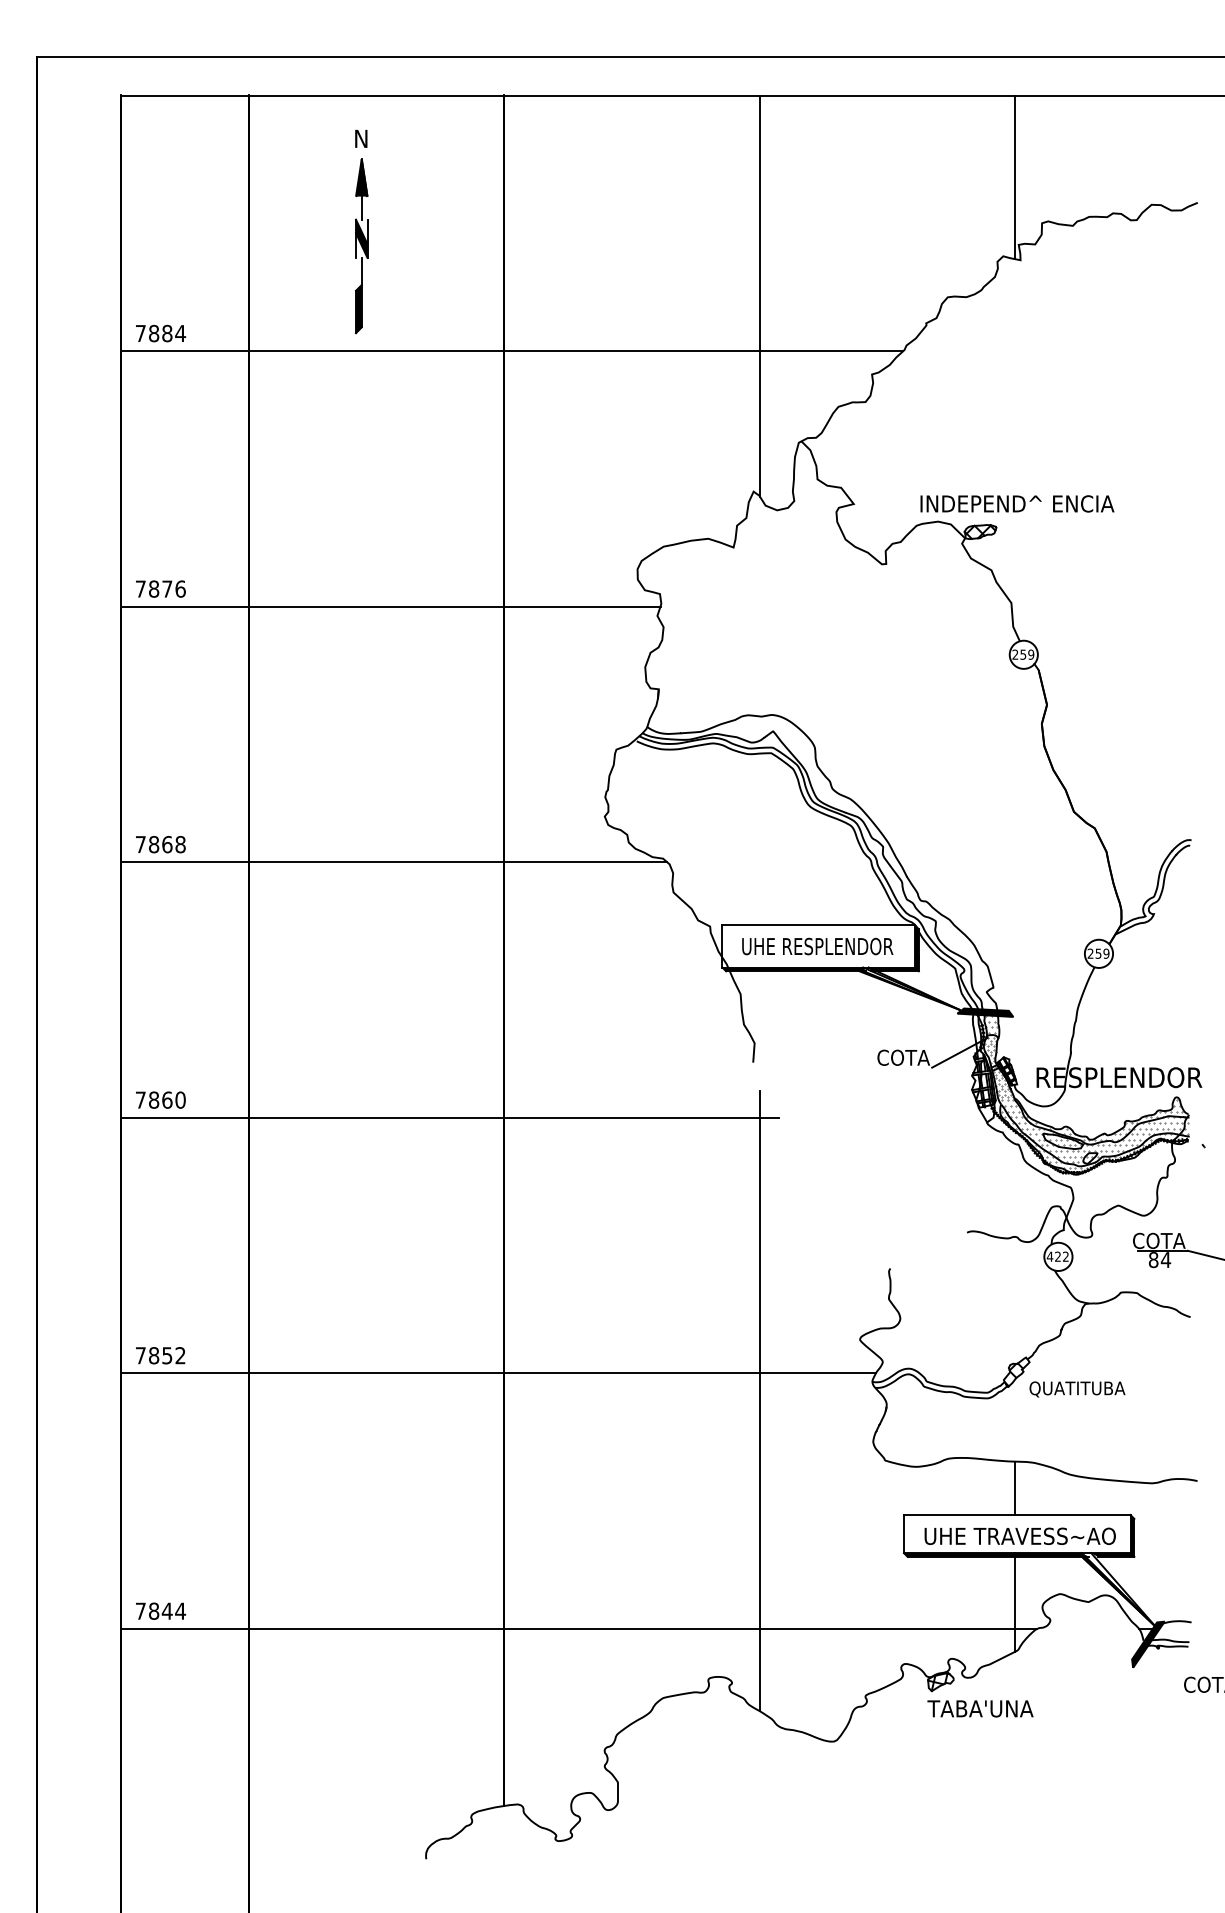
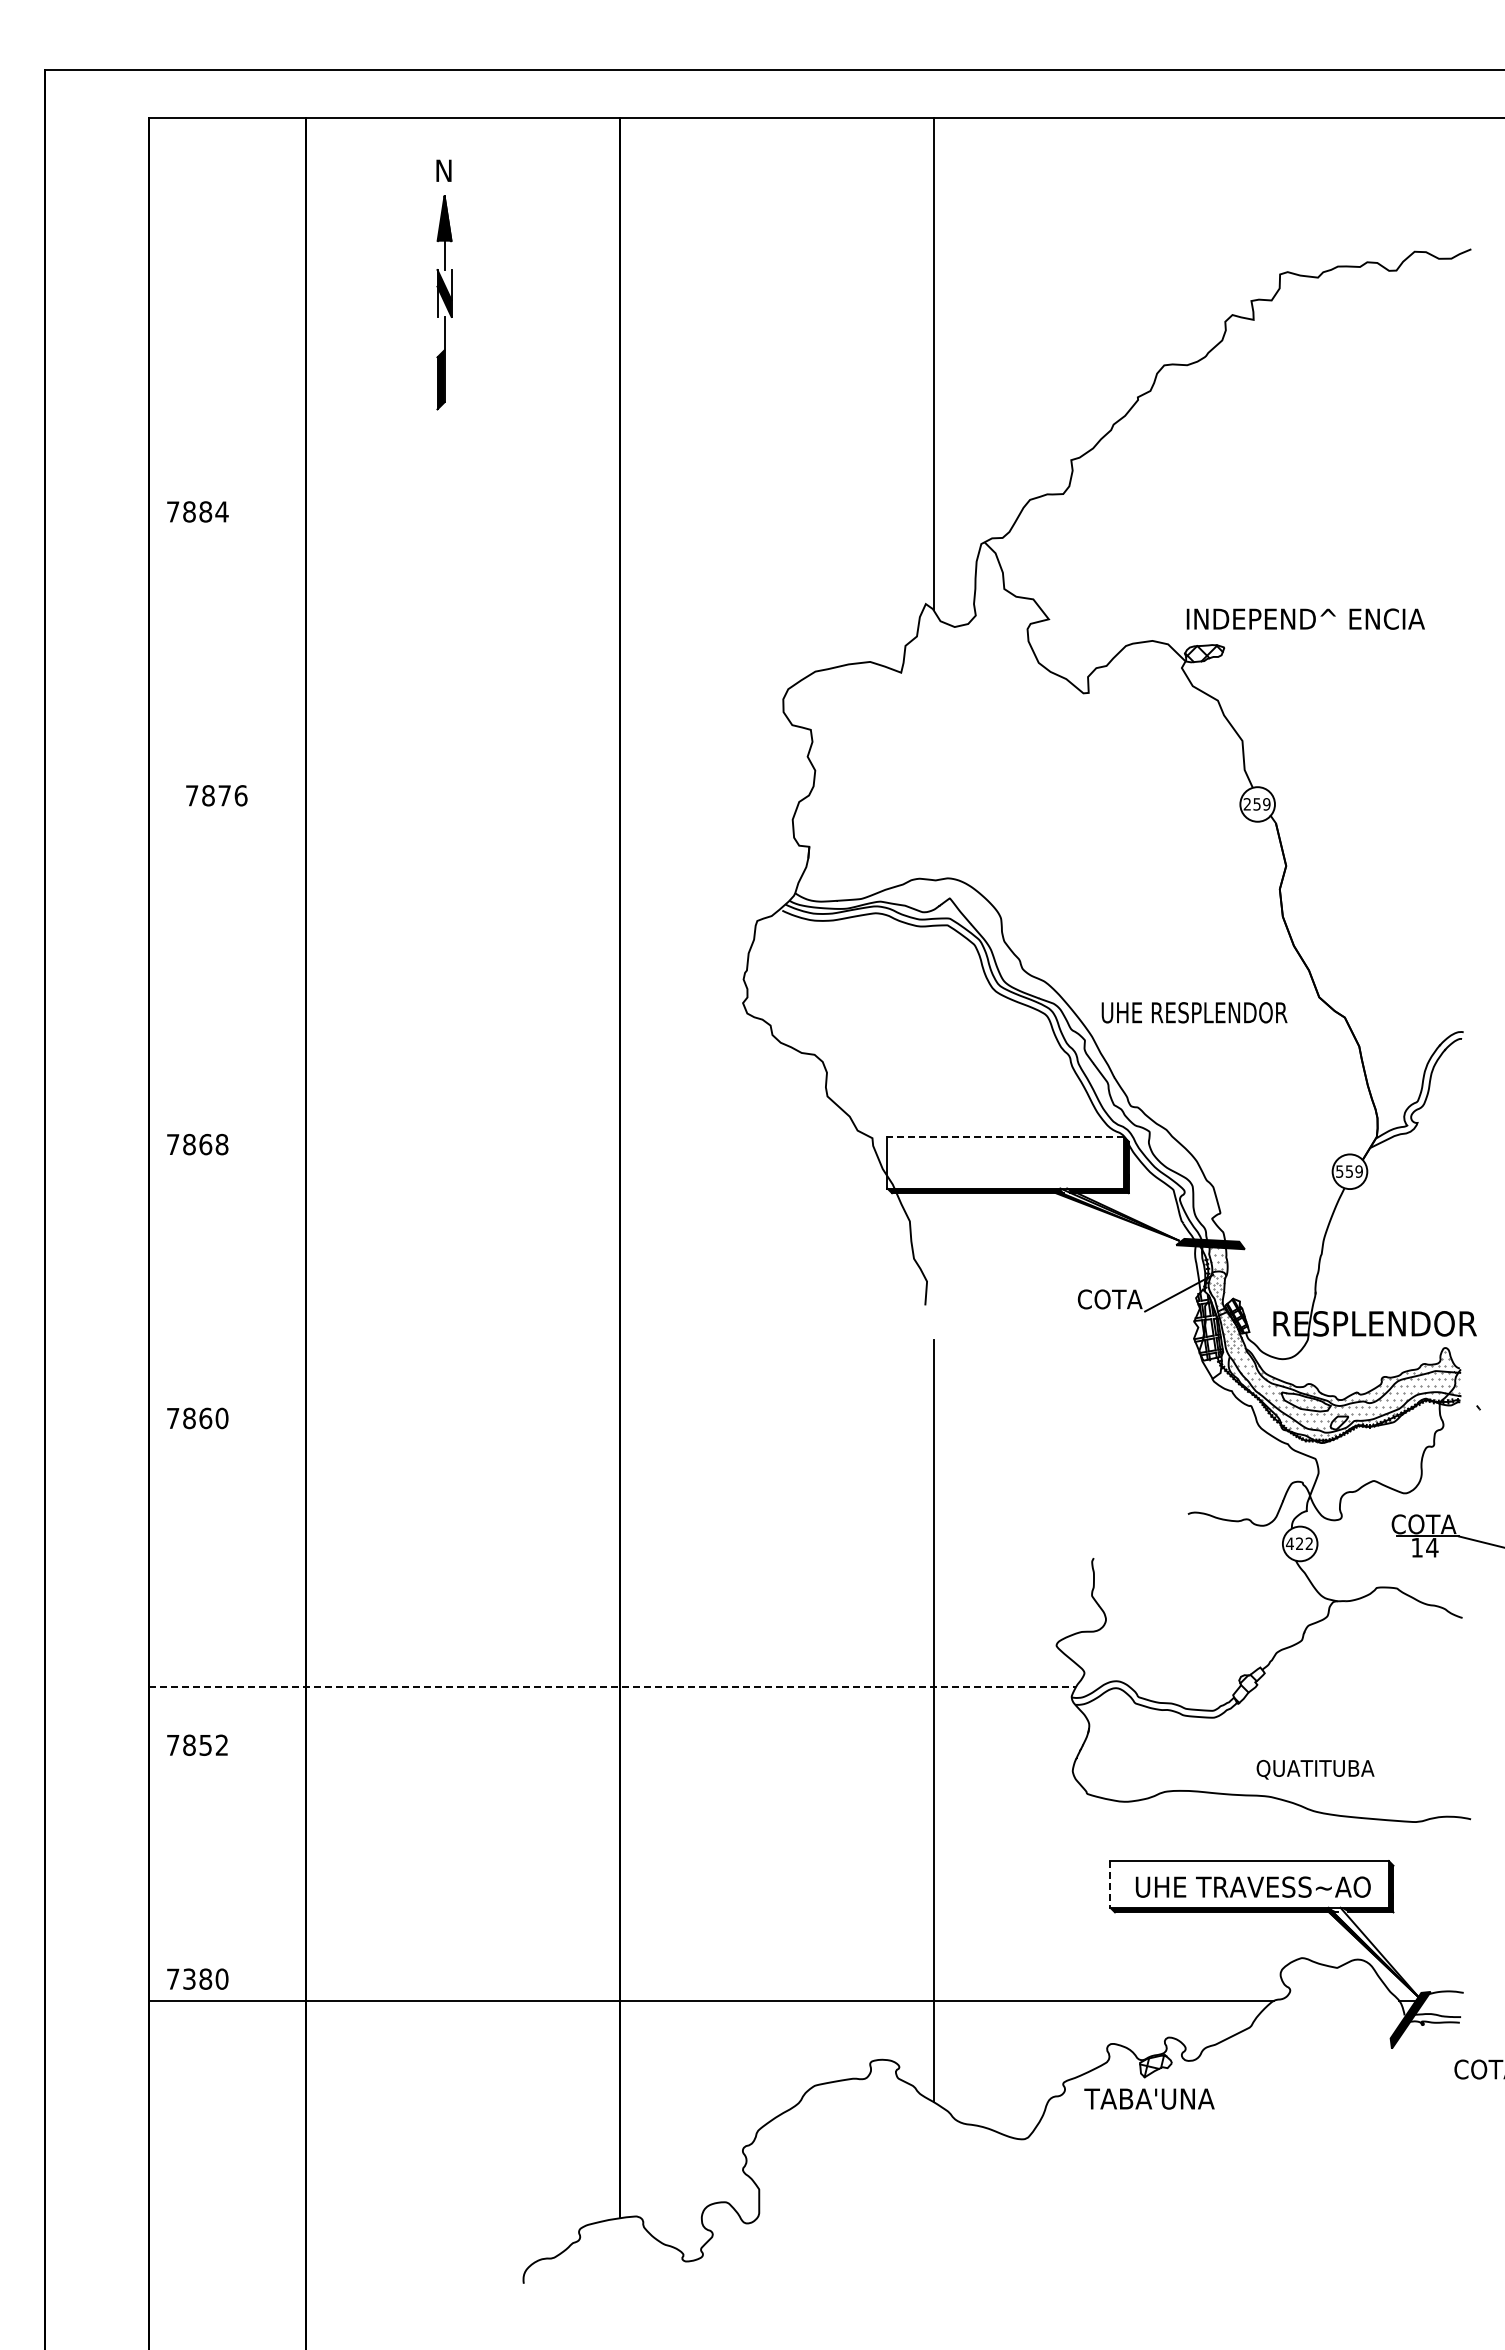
line: (1015, 176) -> (1247, 217), removed
text: (160, 333) -> (197, 511), moved
line: (511, 351) -> (628, 431), removed
text: (1017, 503) -> (1305, 618), moved
text: (160, 588) -> (216, 795), moved
line: (390, 606) -> (479, 745), removed
text: (160, 844) -> (197, 1144), moved
line: (393, 862) -> (483, 1059), removed
line: (818, 925) -> (1005, 1136), solid -> dashed
text: (817, 946) -> (1194, 1012), moved
text: (1090, 953) -> (1339, 1171), 259 -> 559
text: (160, 1100) -> (197, 1418), moved
line: (449, 1117) -> (552, 1372), removed
text: (1153, 1259) -> (1417, 1547), 84 -> 14
text: (160, 1355) -> (197, 1744), moved
line: (498, 1372) -> (612, 1686), solid -> dashed
text: (1077, 1389) -> (1315, 1769), moved
line: (1015, 1488) -> (1247, 1828), removed
line: (903, 1534) -> (1110, 1884), solid -> dashed
line: (1015, 1601) -> (1247, 1967), removed
text: (167, 1610) -> (205, 1978), 7844 -> 7380
text: (980, 1708) -> (1149, 2098), moved

